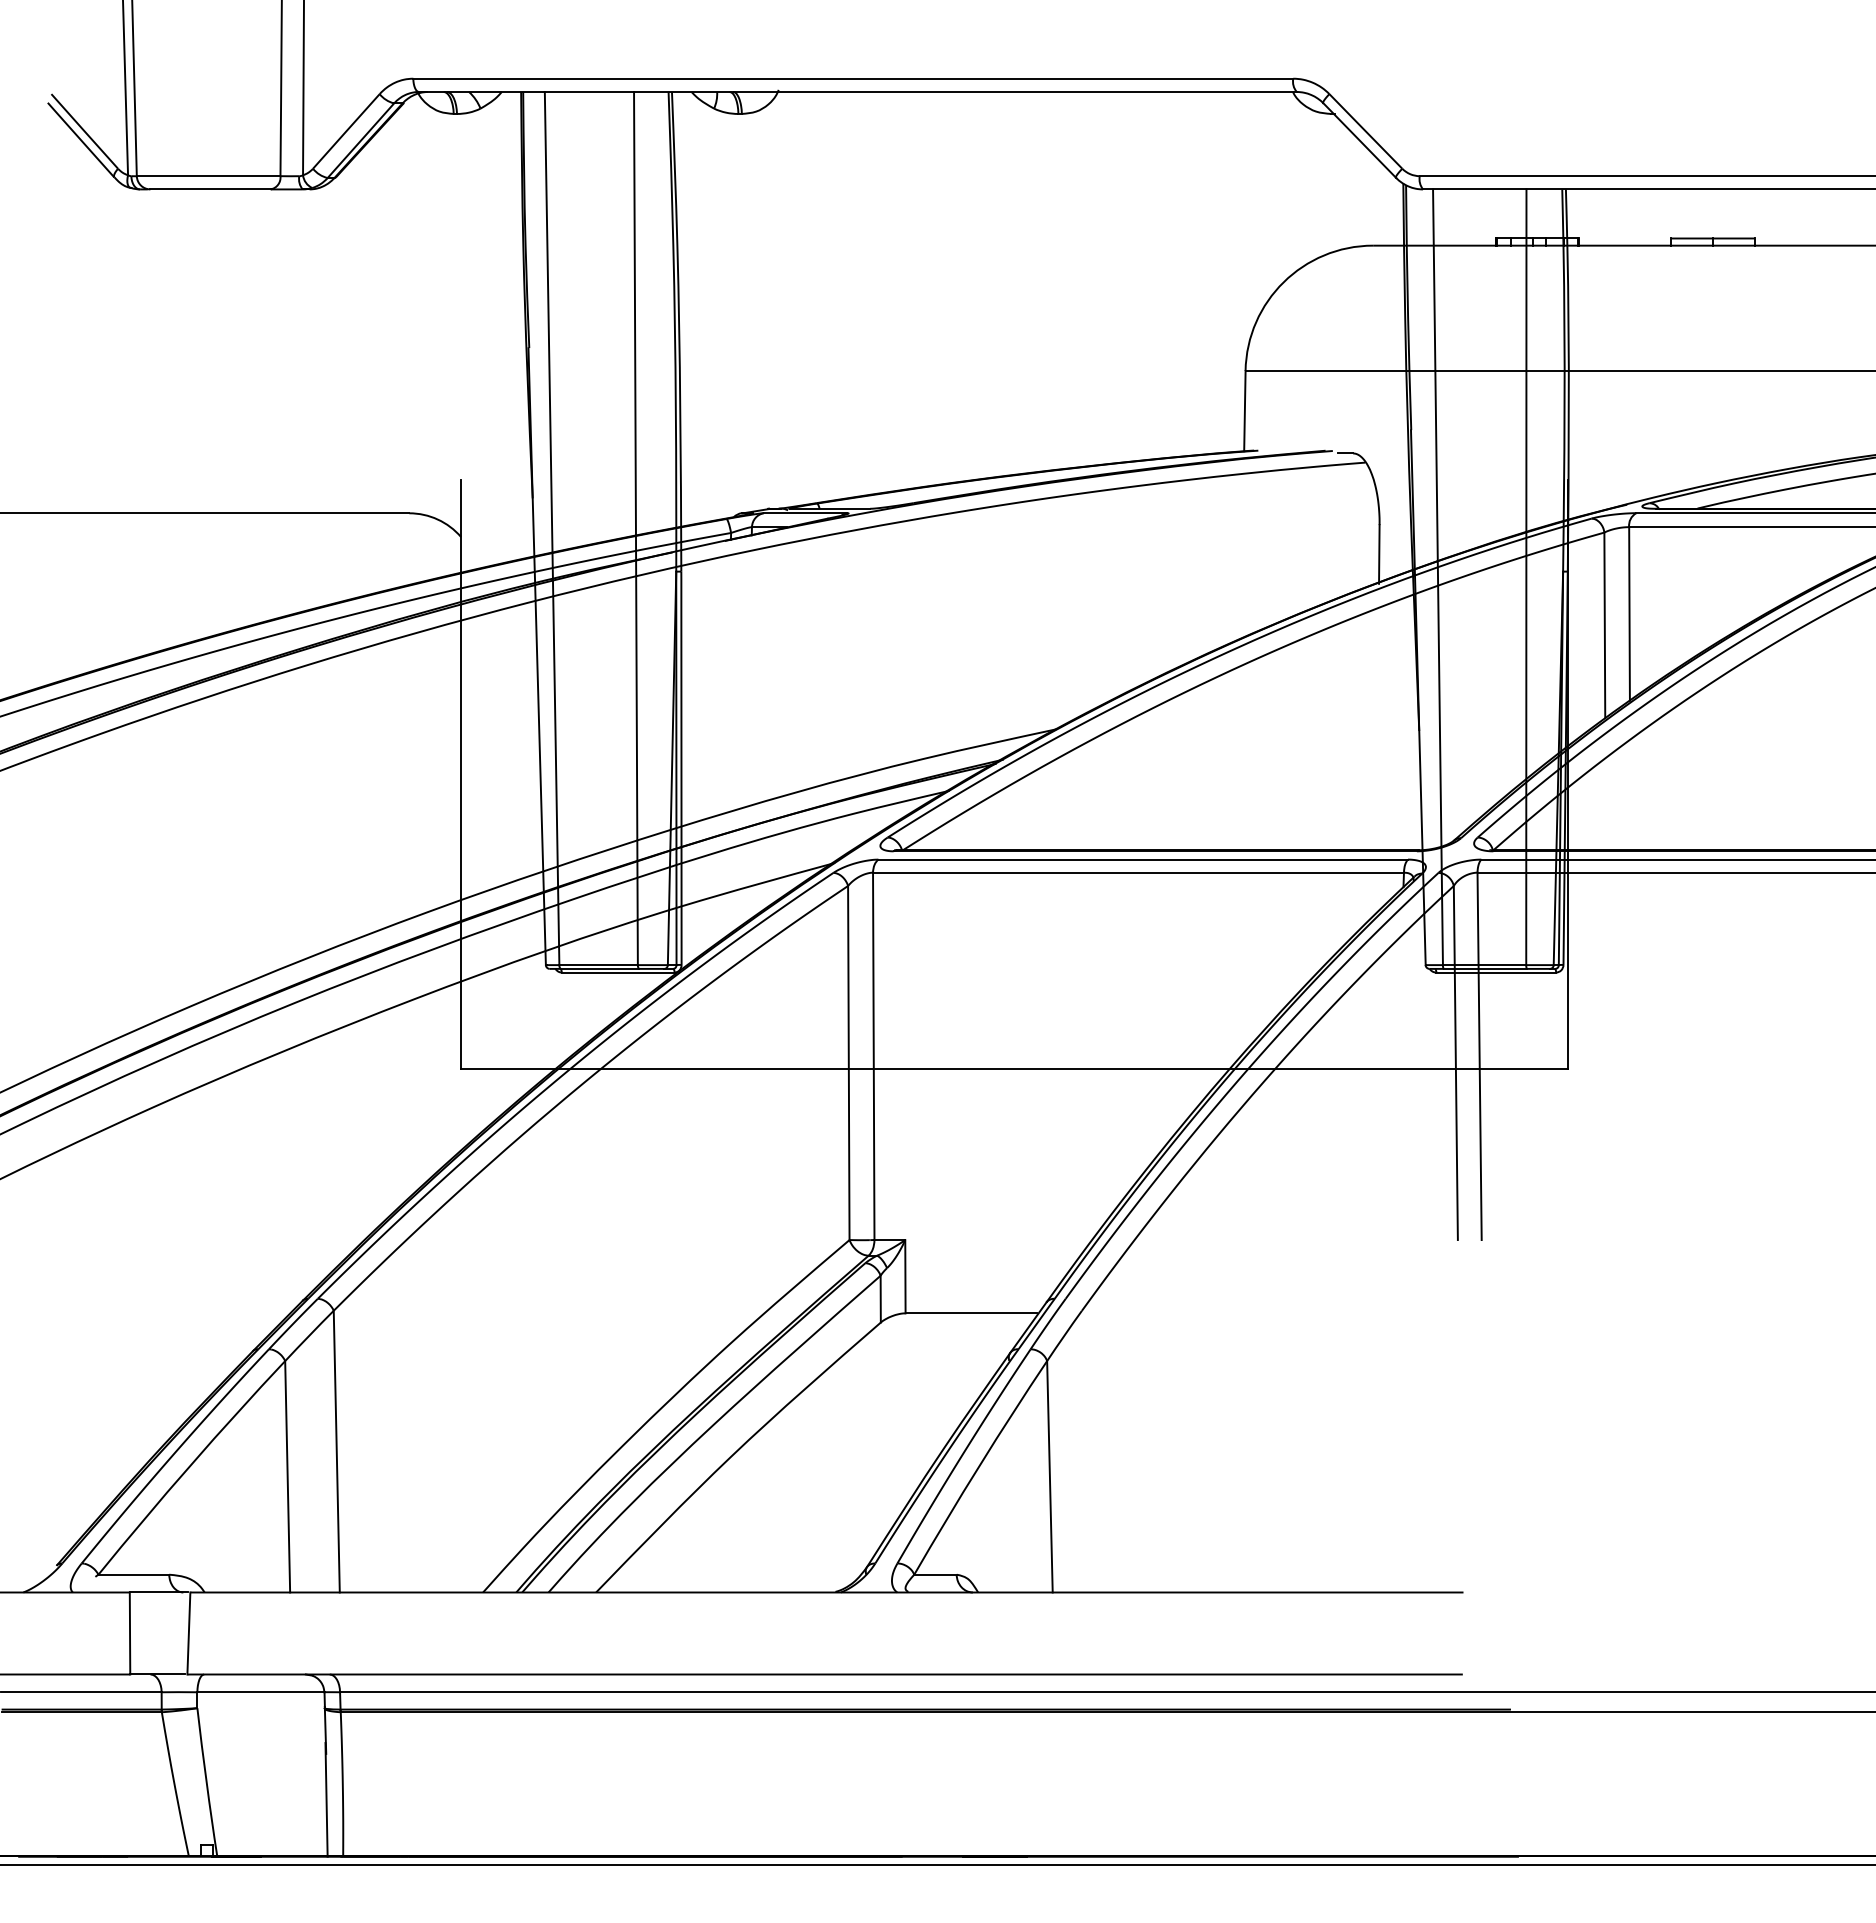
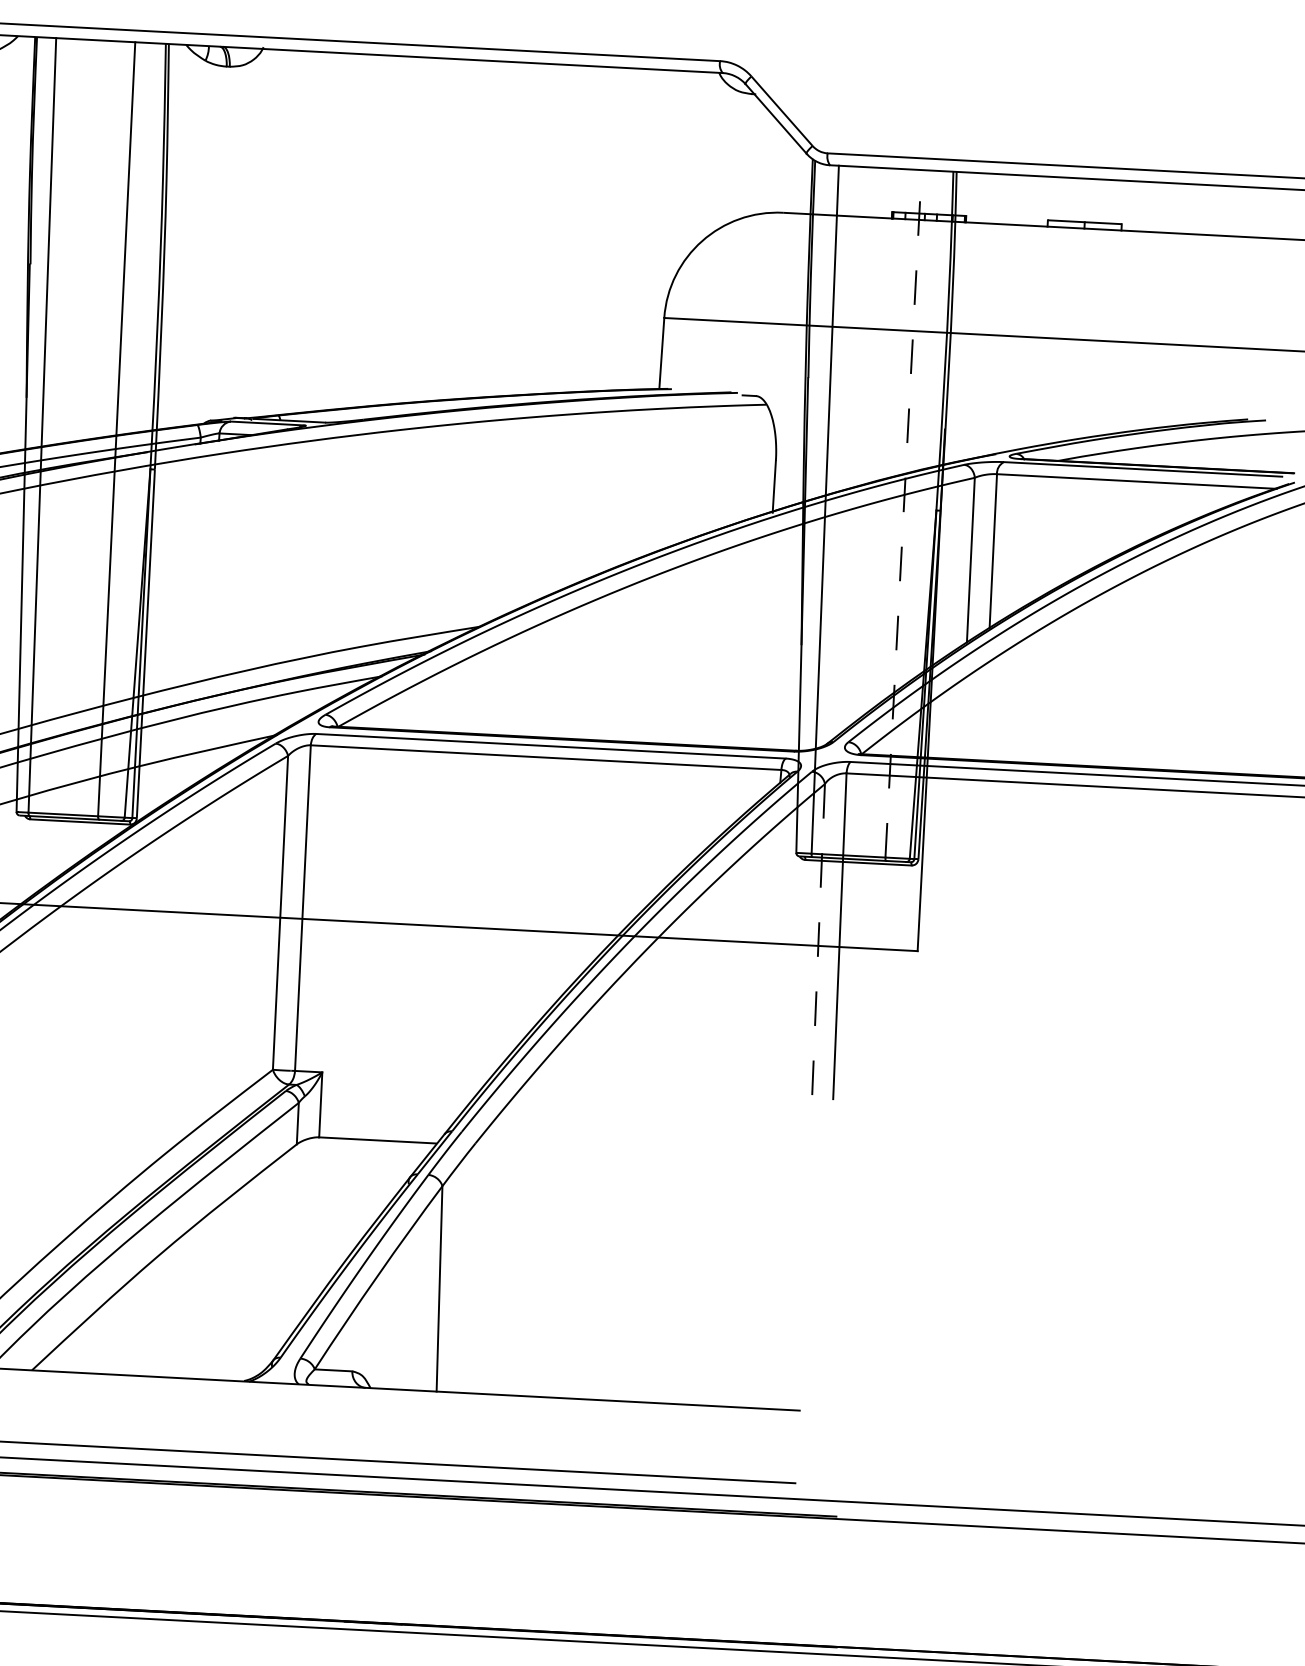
line: (1526, 577) -> (903, 514), solid -> dashed
line: (1455, 1063) -> (818, 941), solid -> dashed

